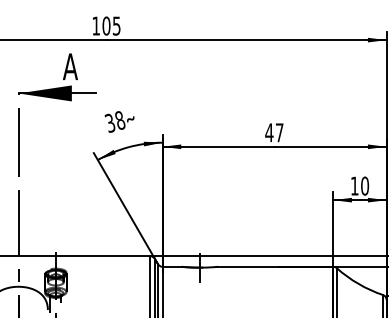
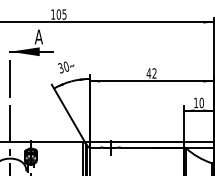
text: (120, 120) -> (66, 66), 38 -> 30
text: (279, 132) -> (154, 73), 47 -> 42

